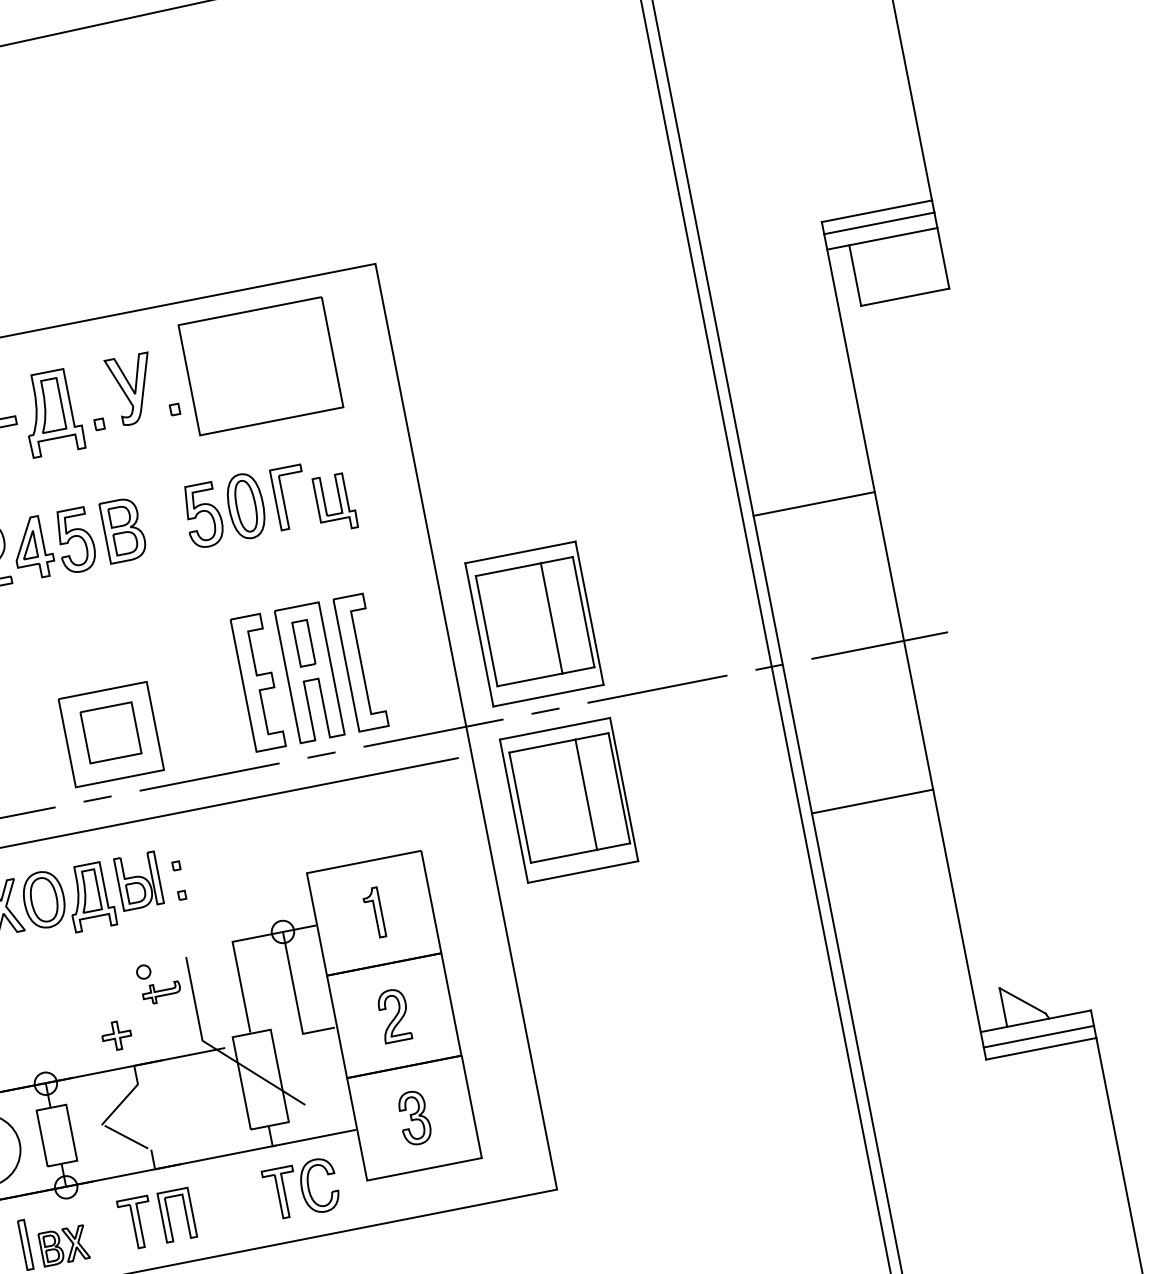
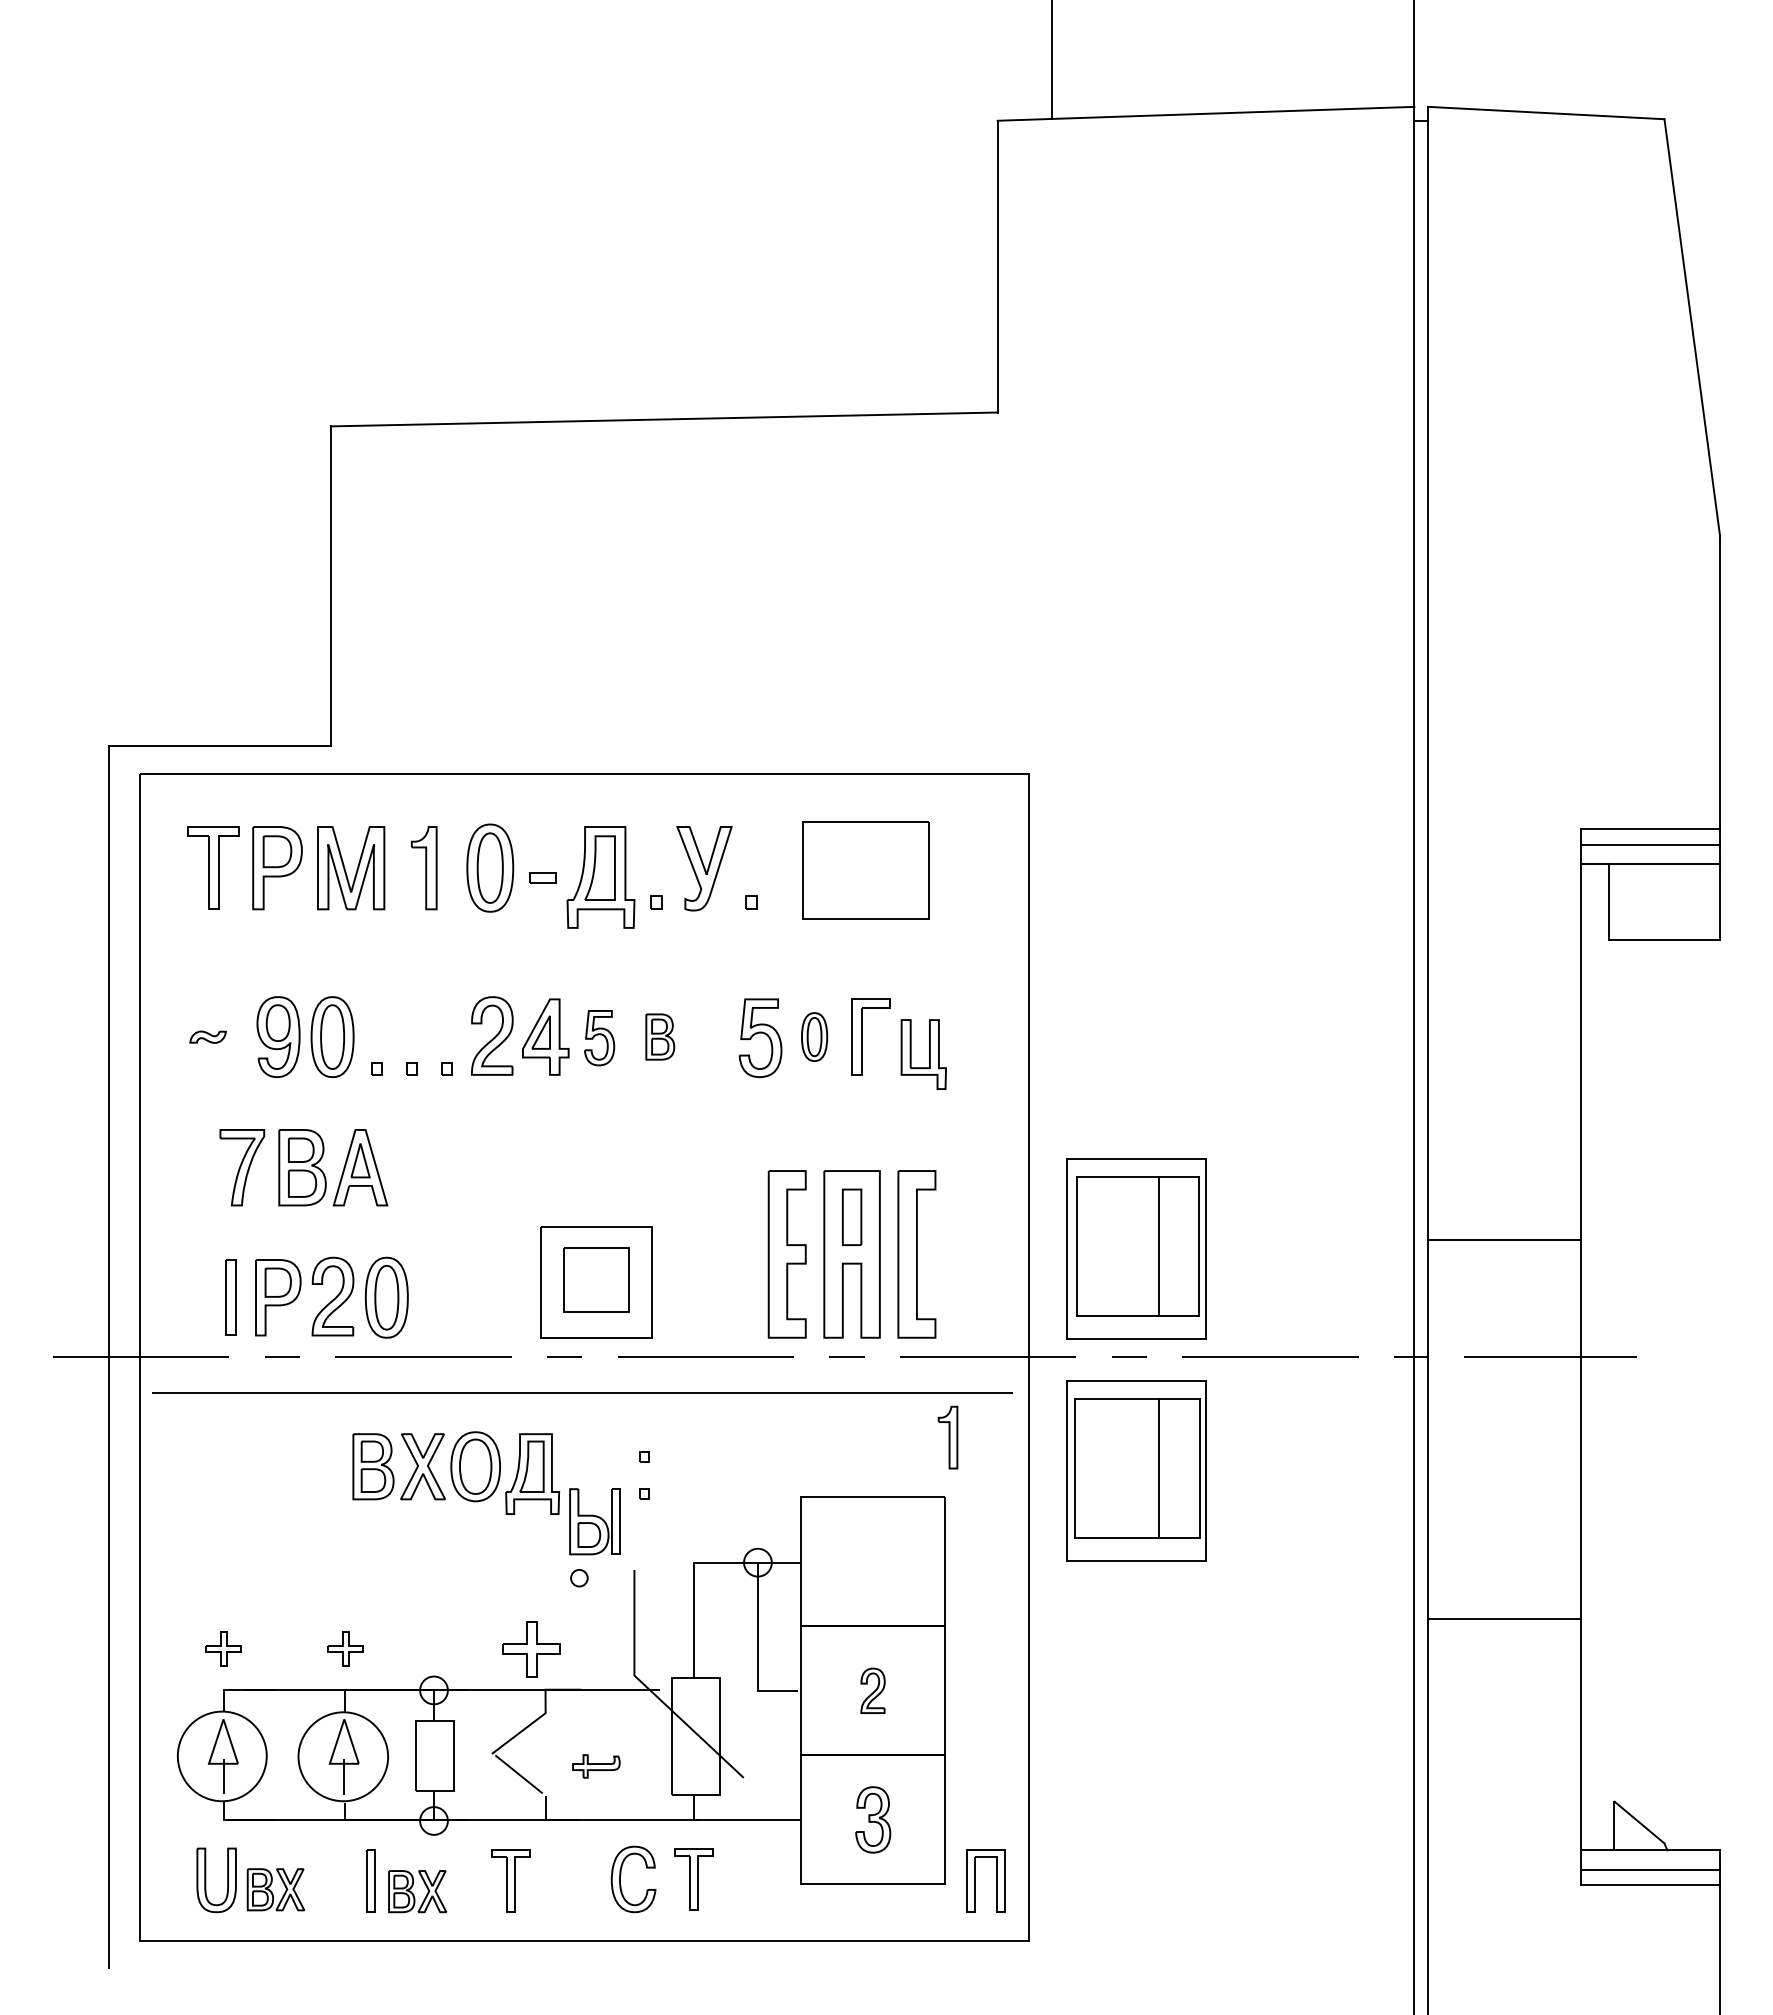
part: (260, 366) -> (865, 870), size x0.7
line: (814, 503) -> (1504, 1239), moved
part: (245, 505) -> (814, 1036), size x0.6
part: (123, 529) -> (660, 1036), size x0.6
part: (75, 540) -> (599, 1037), size x0.7
line: (872, 801) -> (1504, 1618), moved
part: (138, 881) -> (594, 1521), moved
part: (373, 913) -> (947, 1437), moved
part: (161, 992) -> (596, 1766), moved
part: (393, 1015) -> (872, 1690), size x0.7
part: (116, 1035) -> (531, 1648), size x1.6
part: (309, 1184) -> (621, 1875), moved
part: (168, 1216) -> (975, 1880), moved

